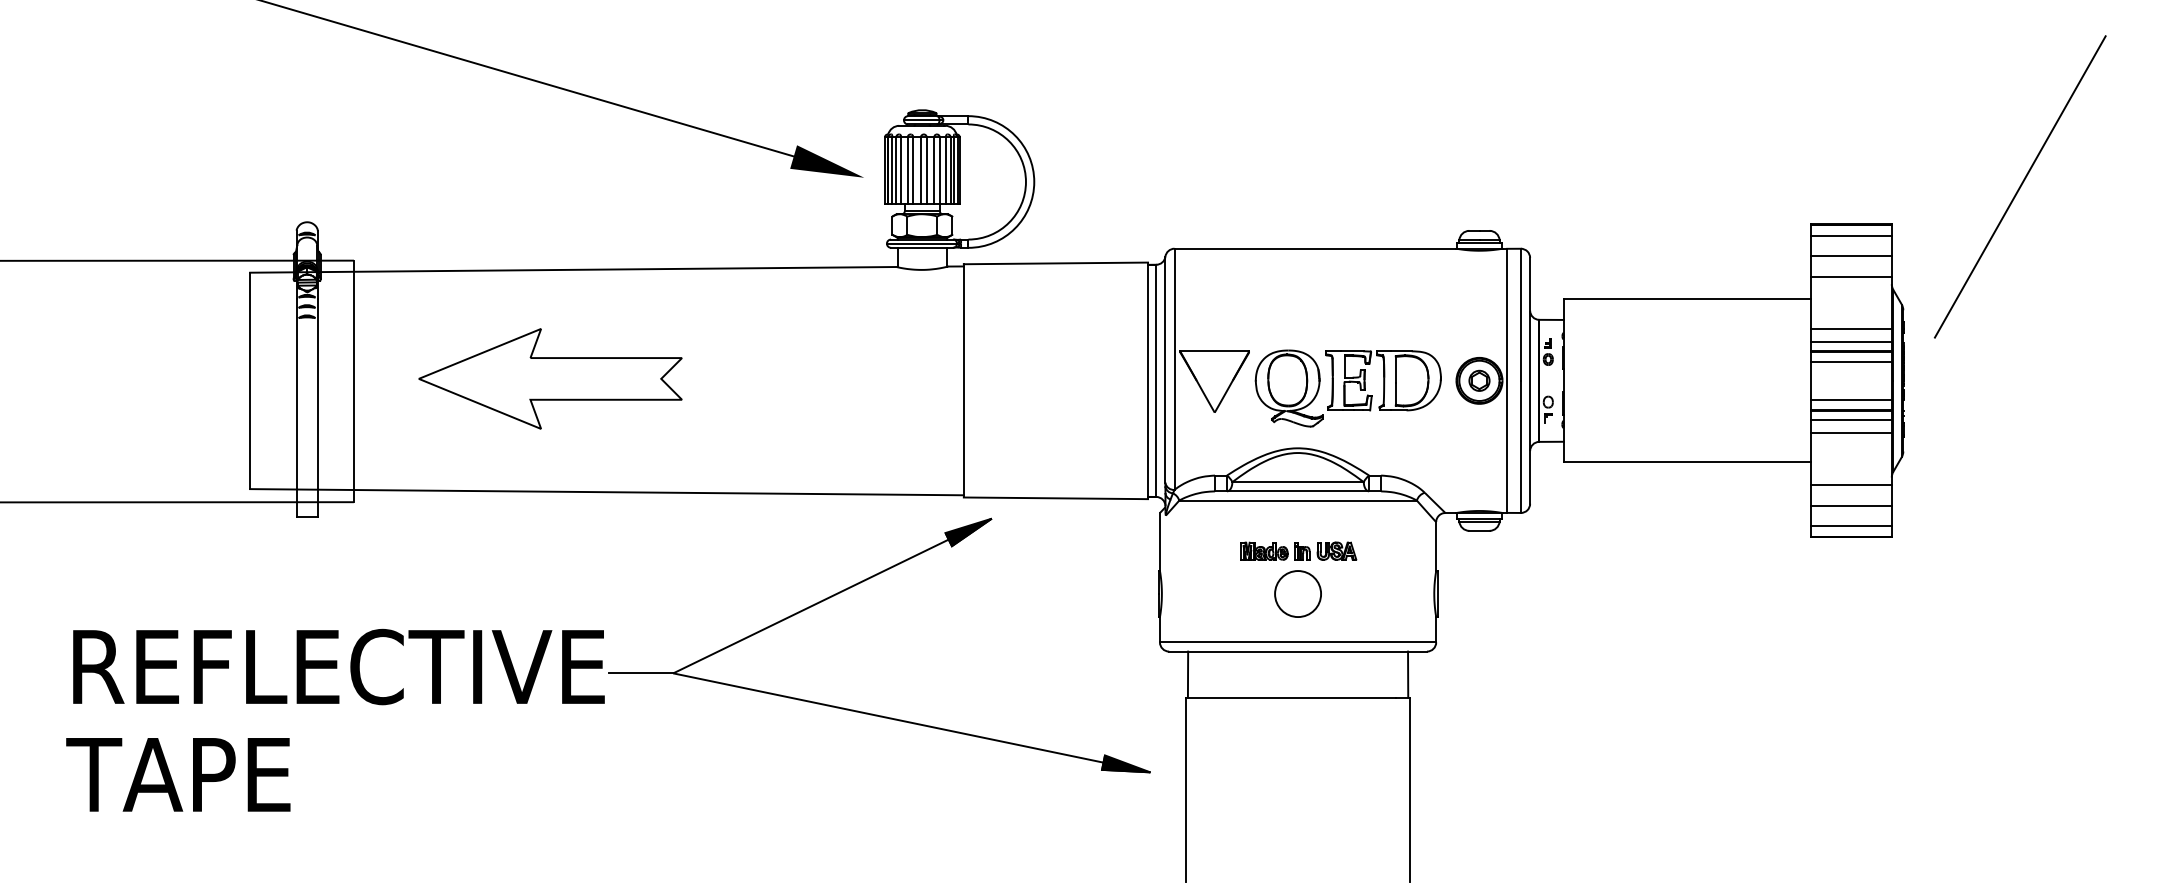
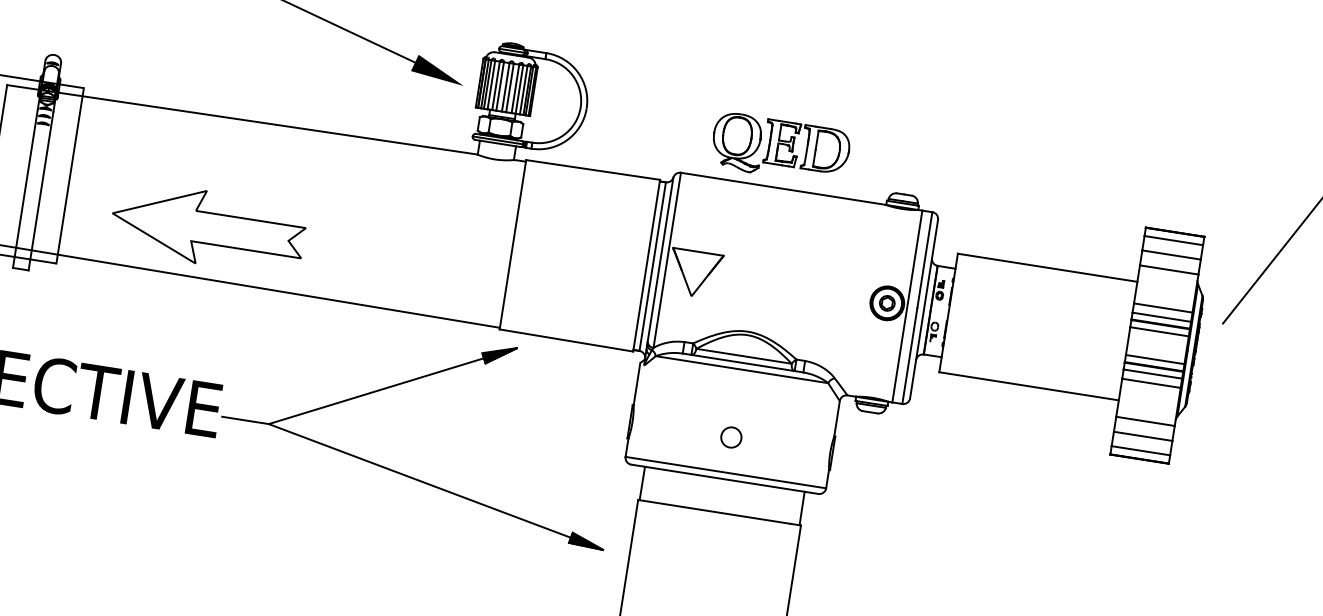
part: (550, 378) -> (208, 228), moved
part: (1347, 388) -> (779, 148), moved
part: (1298, 550) -> (736, 405), removed
circle: (1298, 594) -> (731, 437), size x0.6

